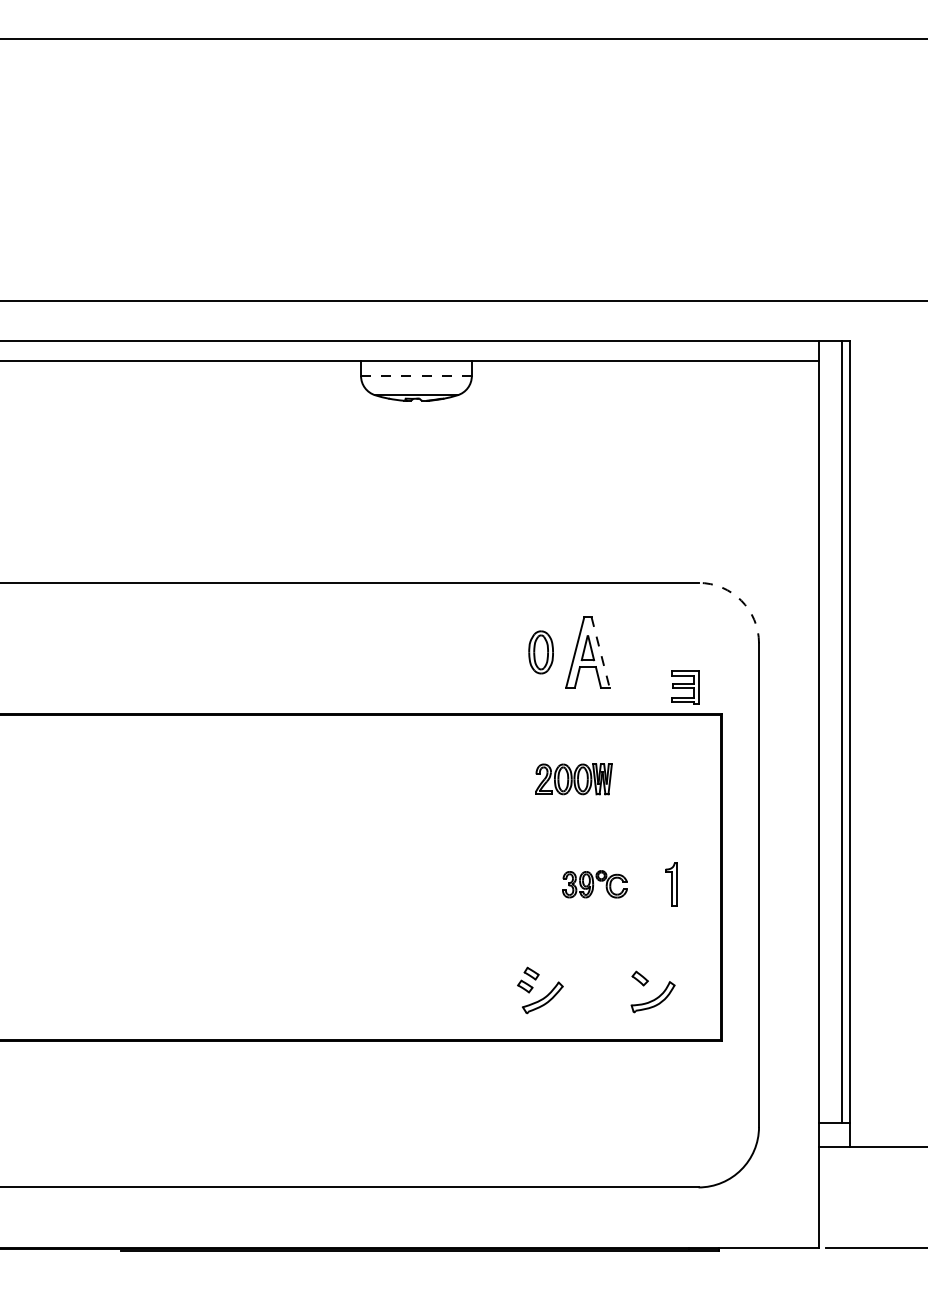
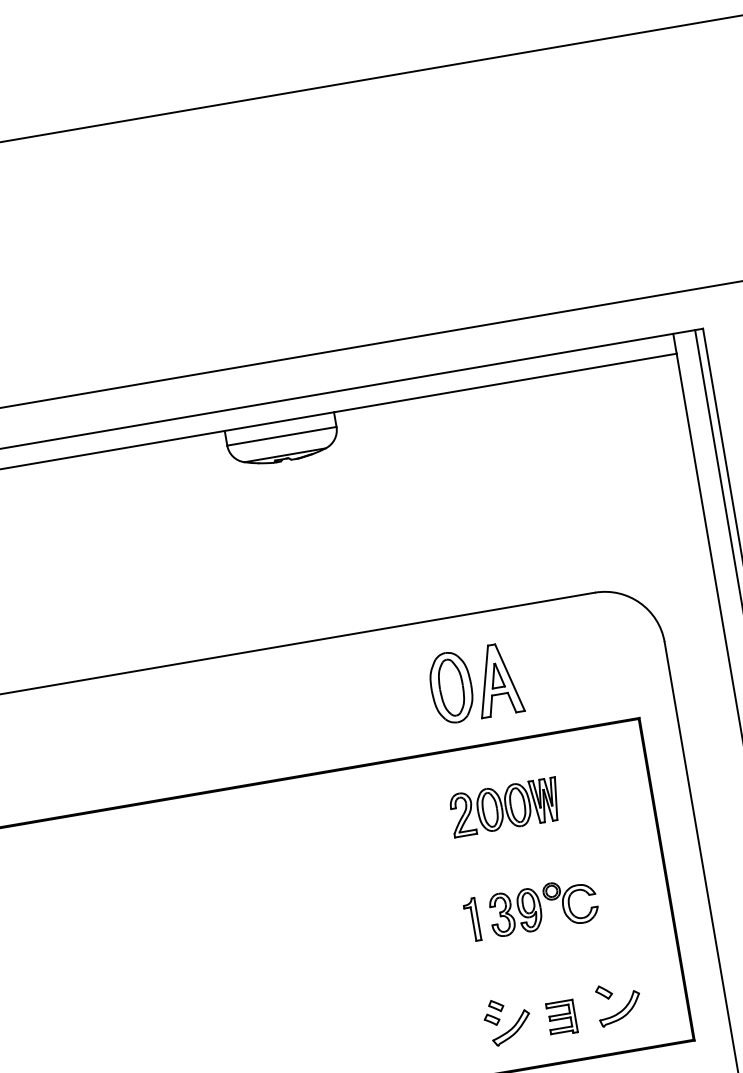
line: (415, 376) -> (281, 436), dashed -> solid
arc: (741, 600) -> (640, 602), dashed -> solid
part: (540, 652) -> (450, 687), size x1.67
line: (600, 652) -> (509, 677), dashed -> solid
part: (685, 687) -> (561, 1017), moved
part: (573, 779) -> (504, 807), size x1.43
part: (594, 884) -> (543, 907), size x1.67
part: (671, 884) -> (472, 919), moved

